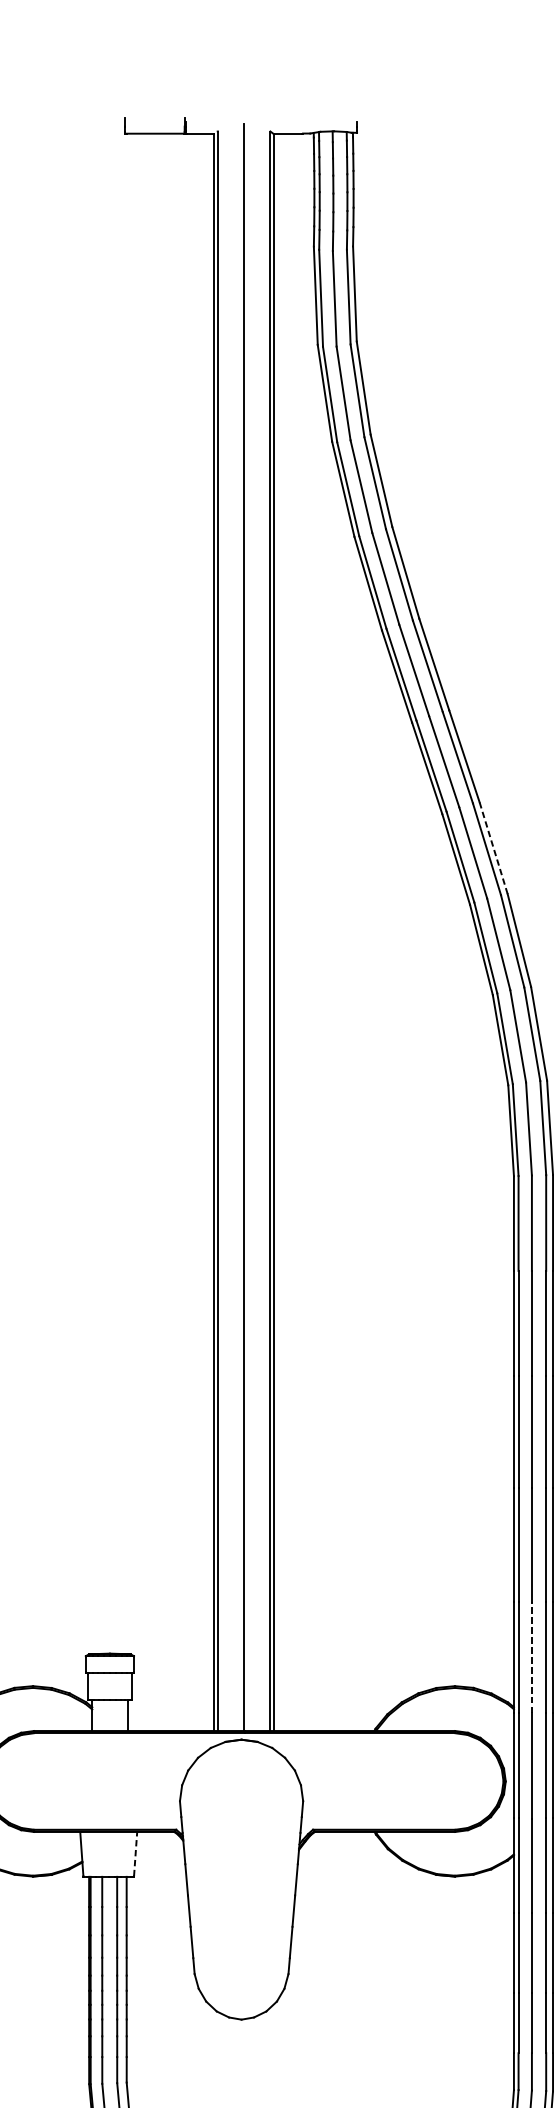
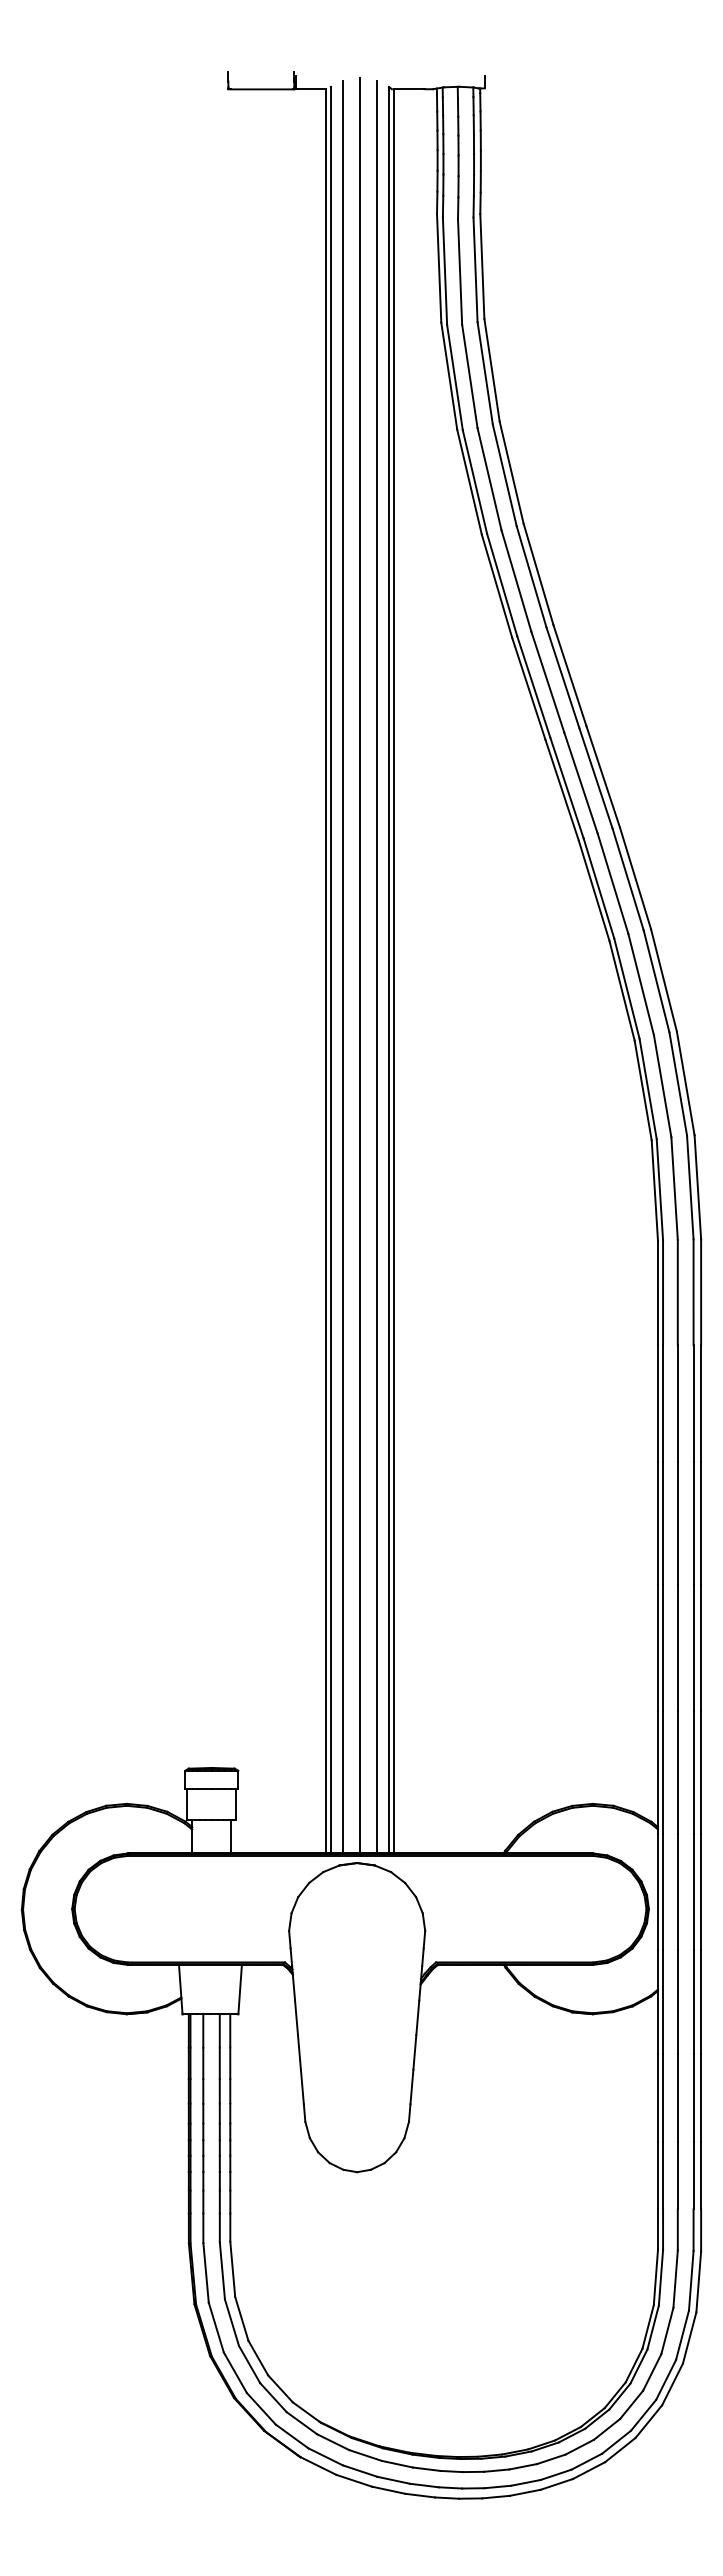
line: (493, 847) -> (635, 877), dashed -> solid
line: (229, 928) -> (343, 967), added
line: (259, 928) -> (376, 967), added
line: (531, 1657) -> (677, 1772), dashed -> solid
line: (135, 1853) -> (240, 1988), dashed -> solid

